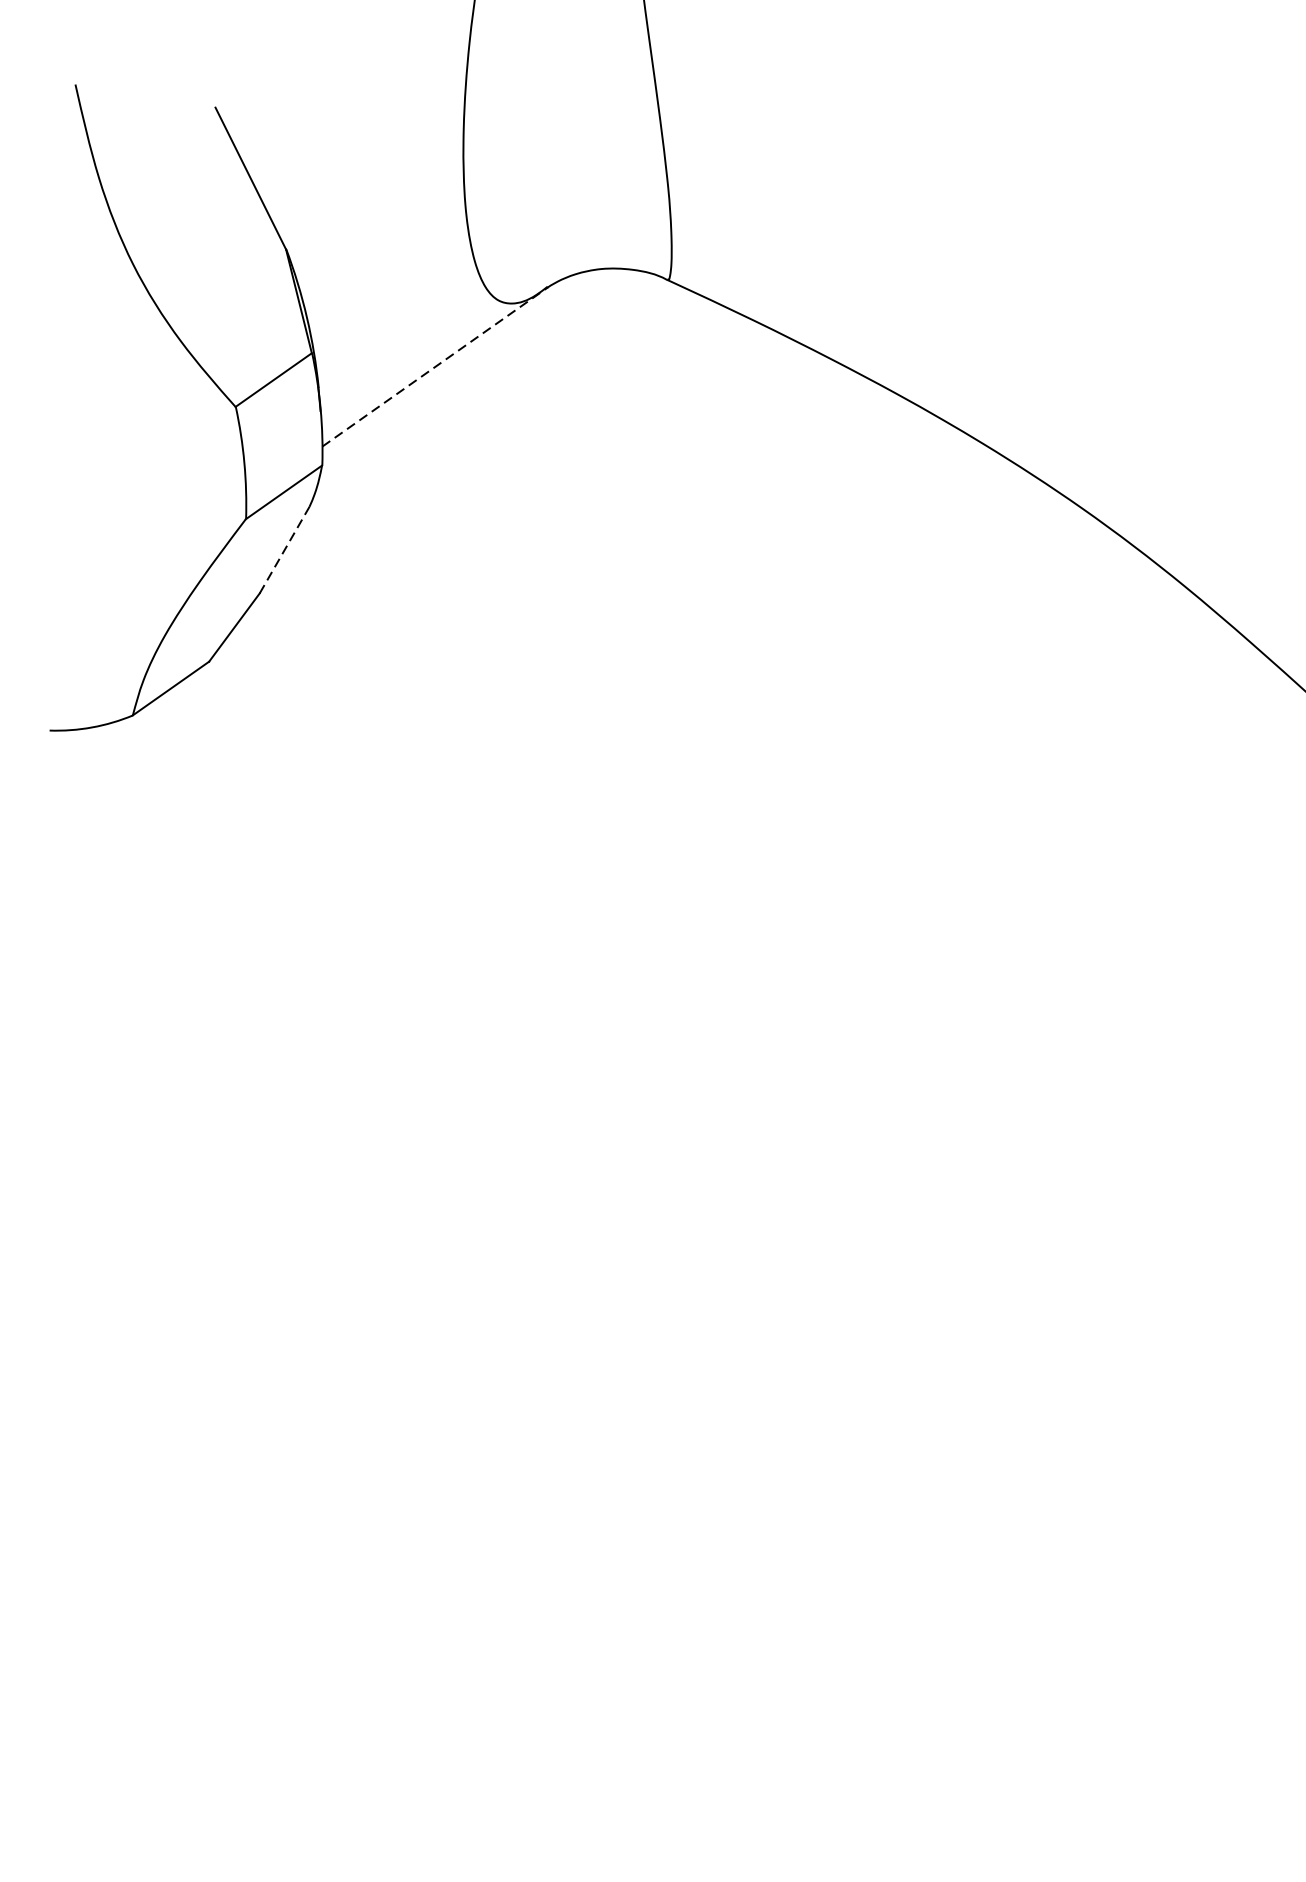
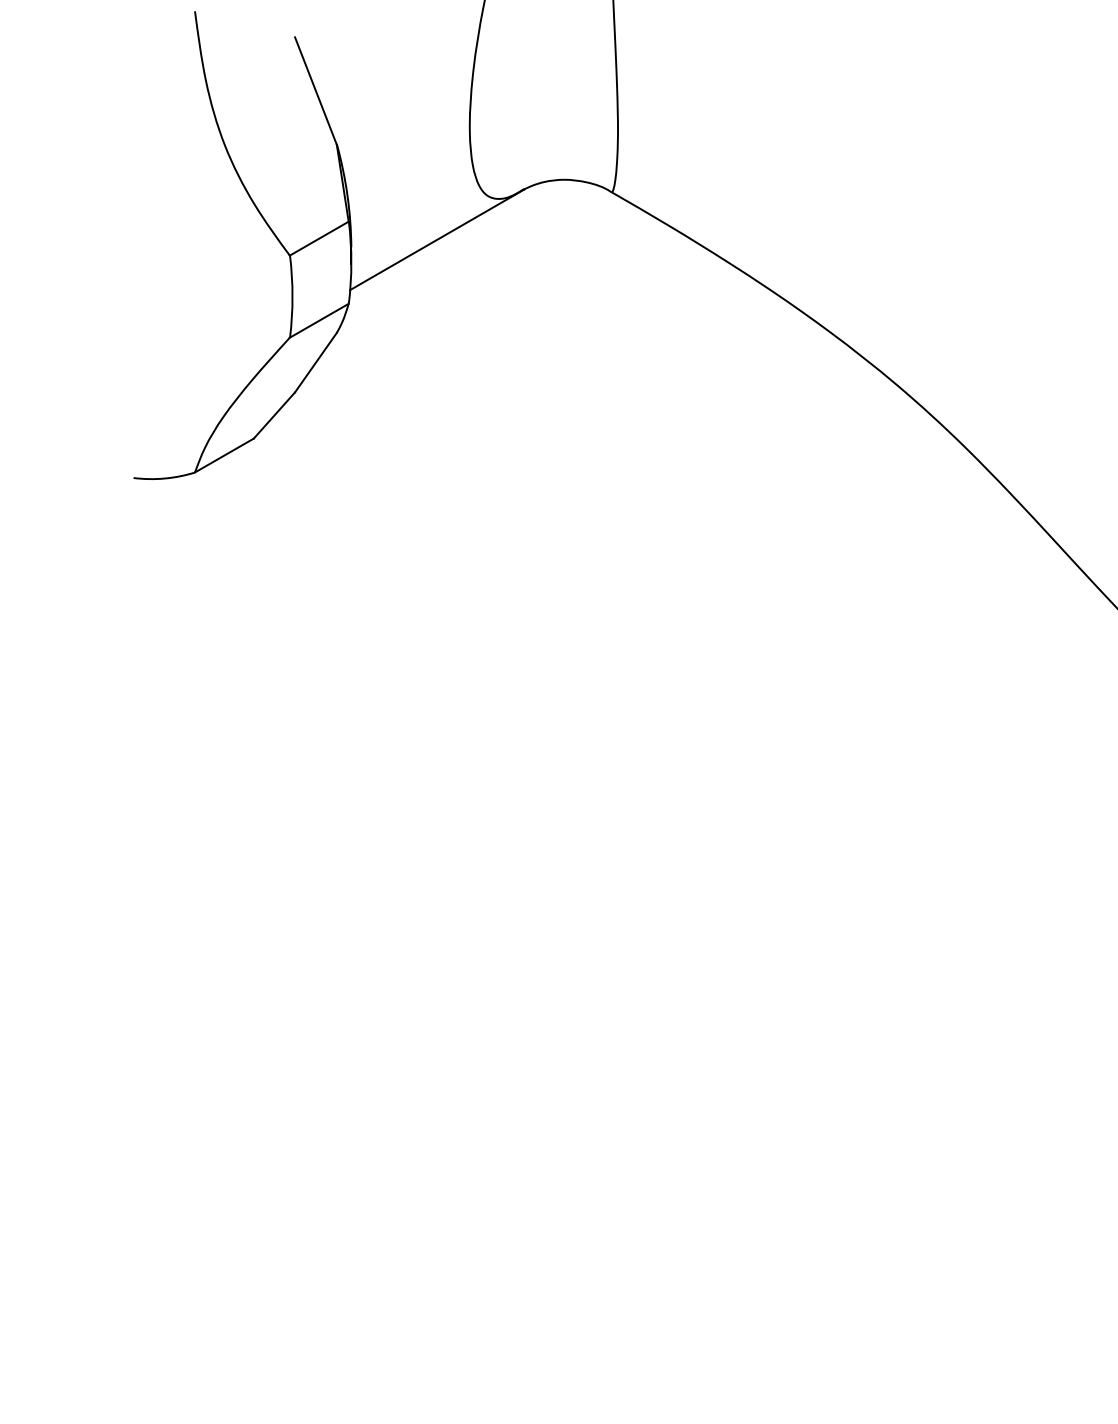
line: (435, 366) -> (437, 239), dashed -> solid
line: (285, 549) -> (316, 362), dashed -> solid

